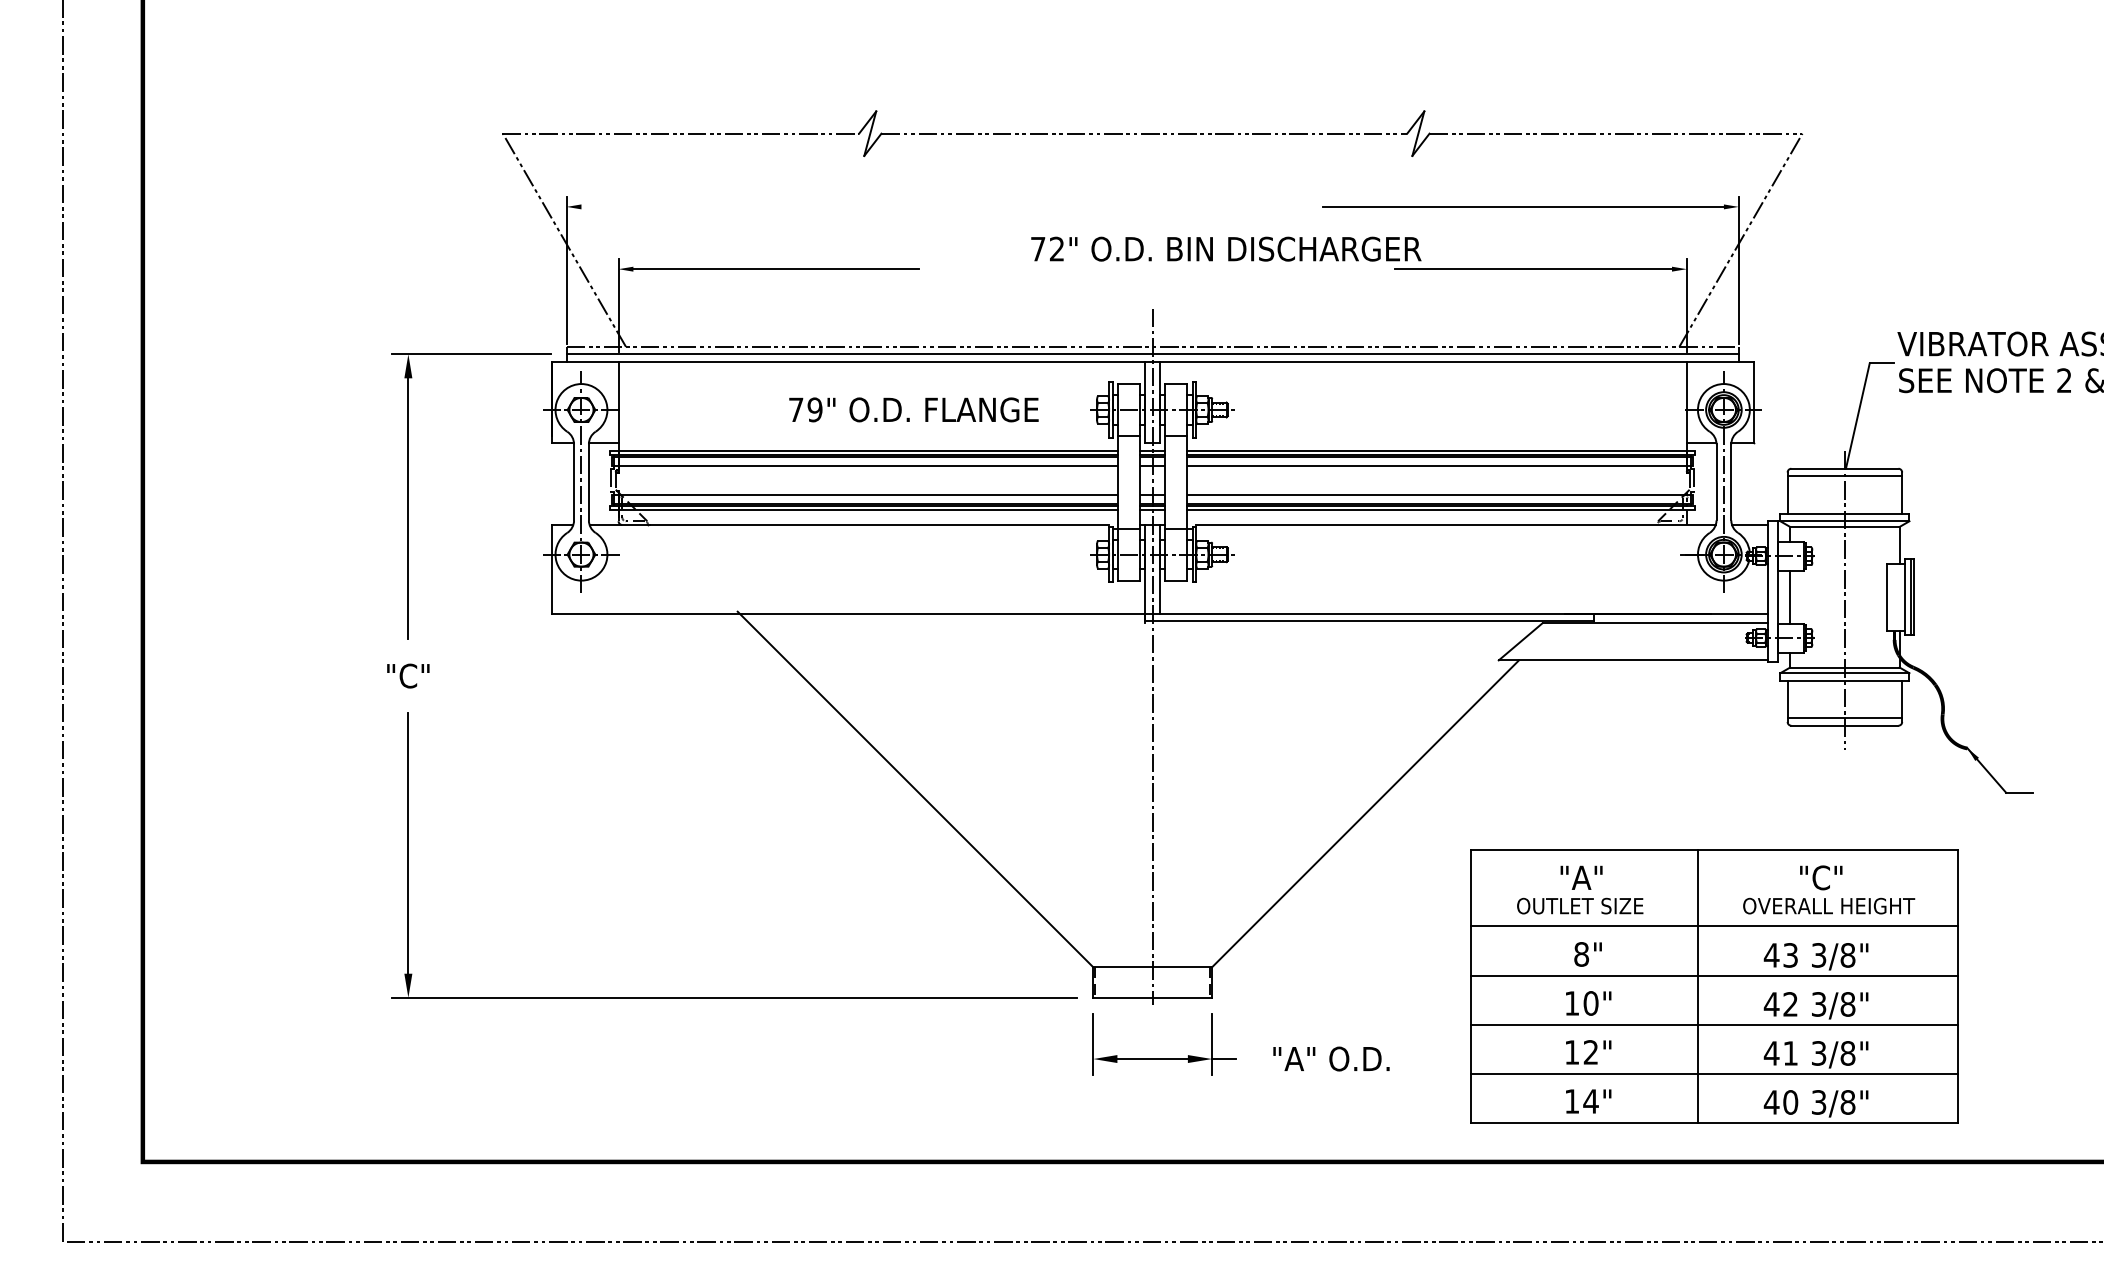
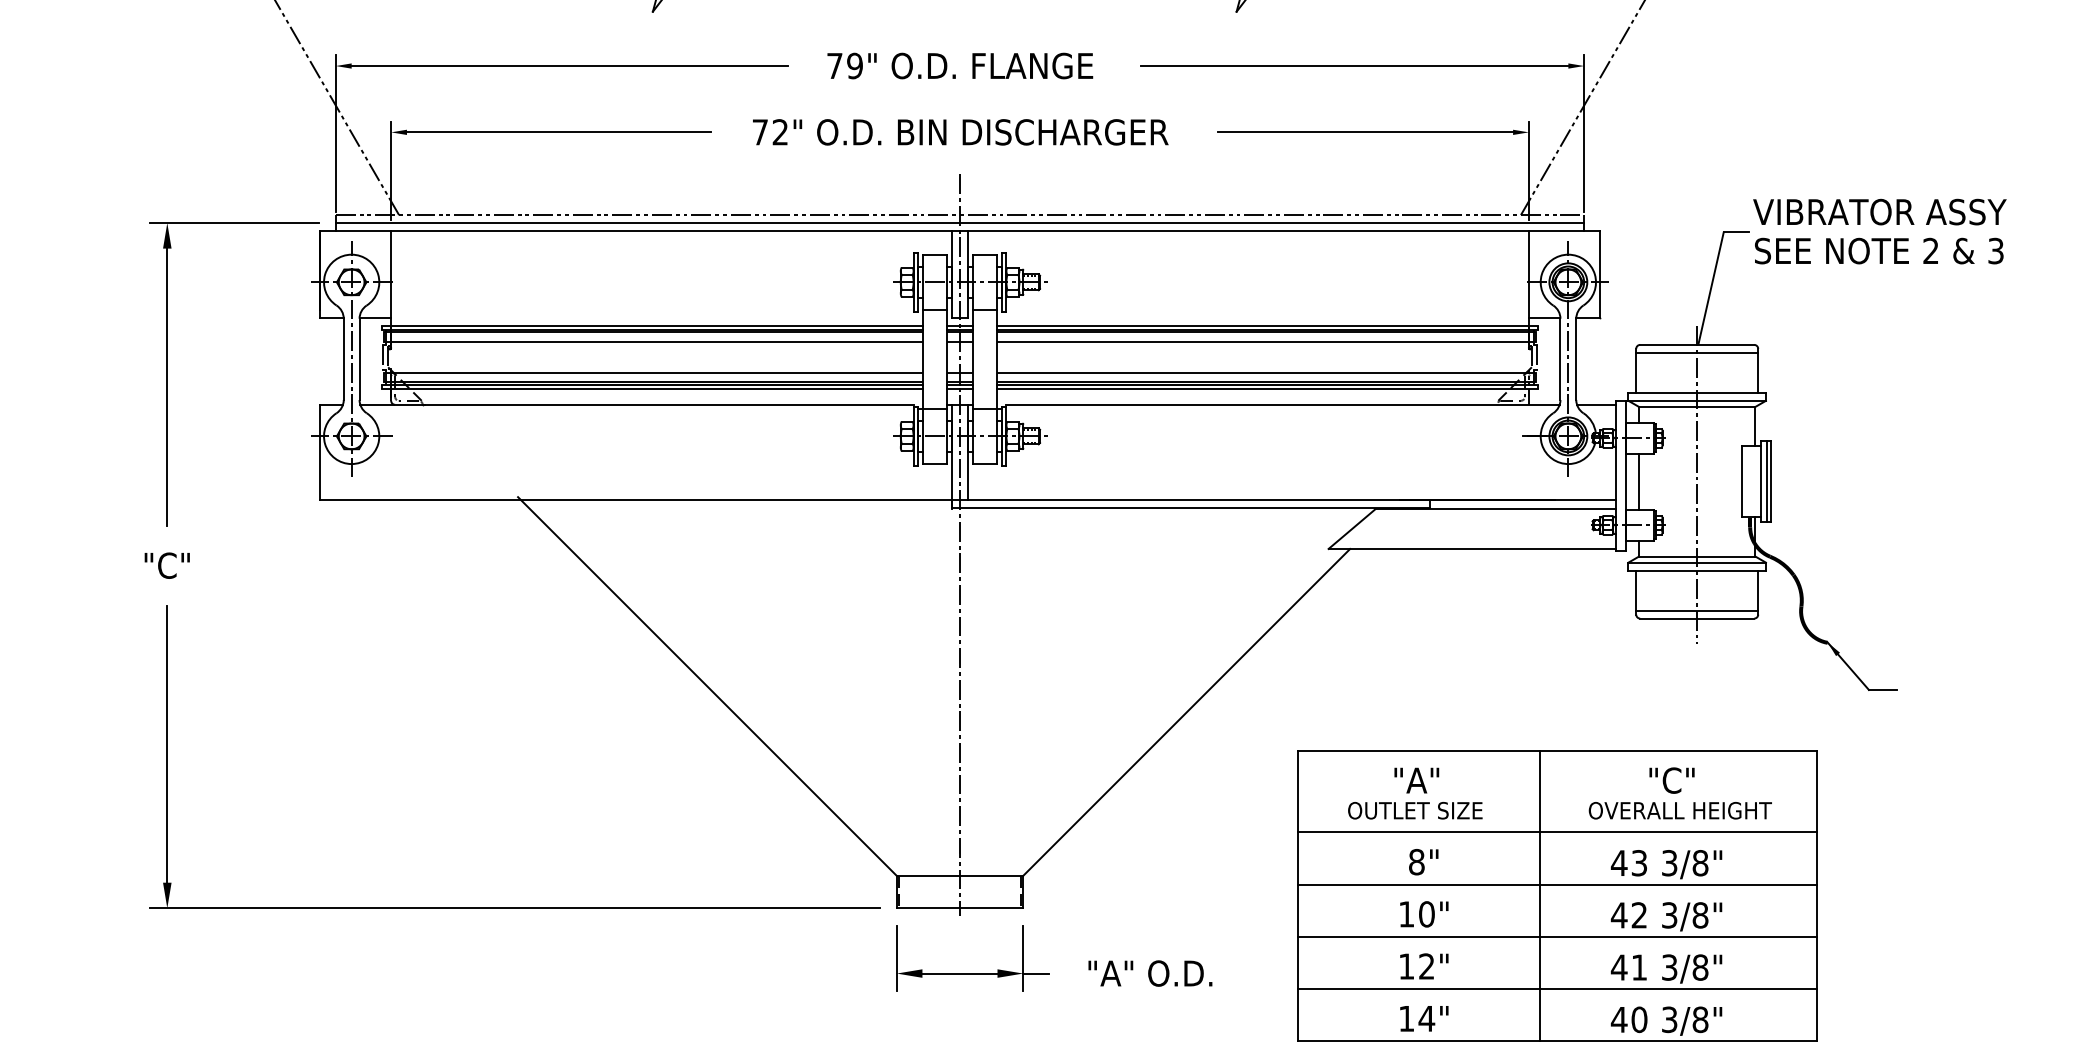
line: (786, 206) -> (570, 65), added
text: (1226, 248) -> (960, 131), moved
text: (913, 409) -> (959, 65), moved

